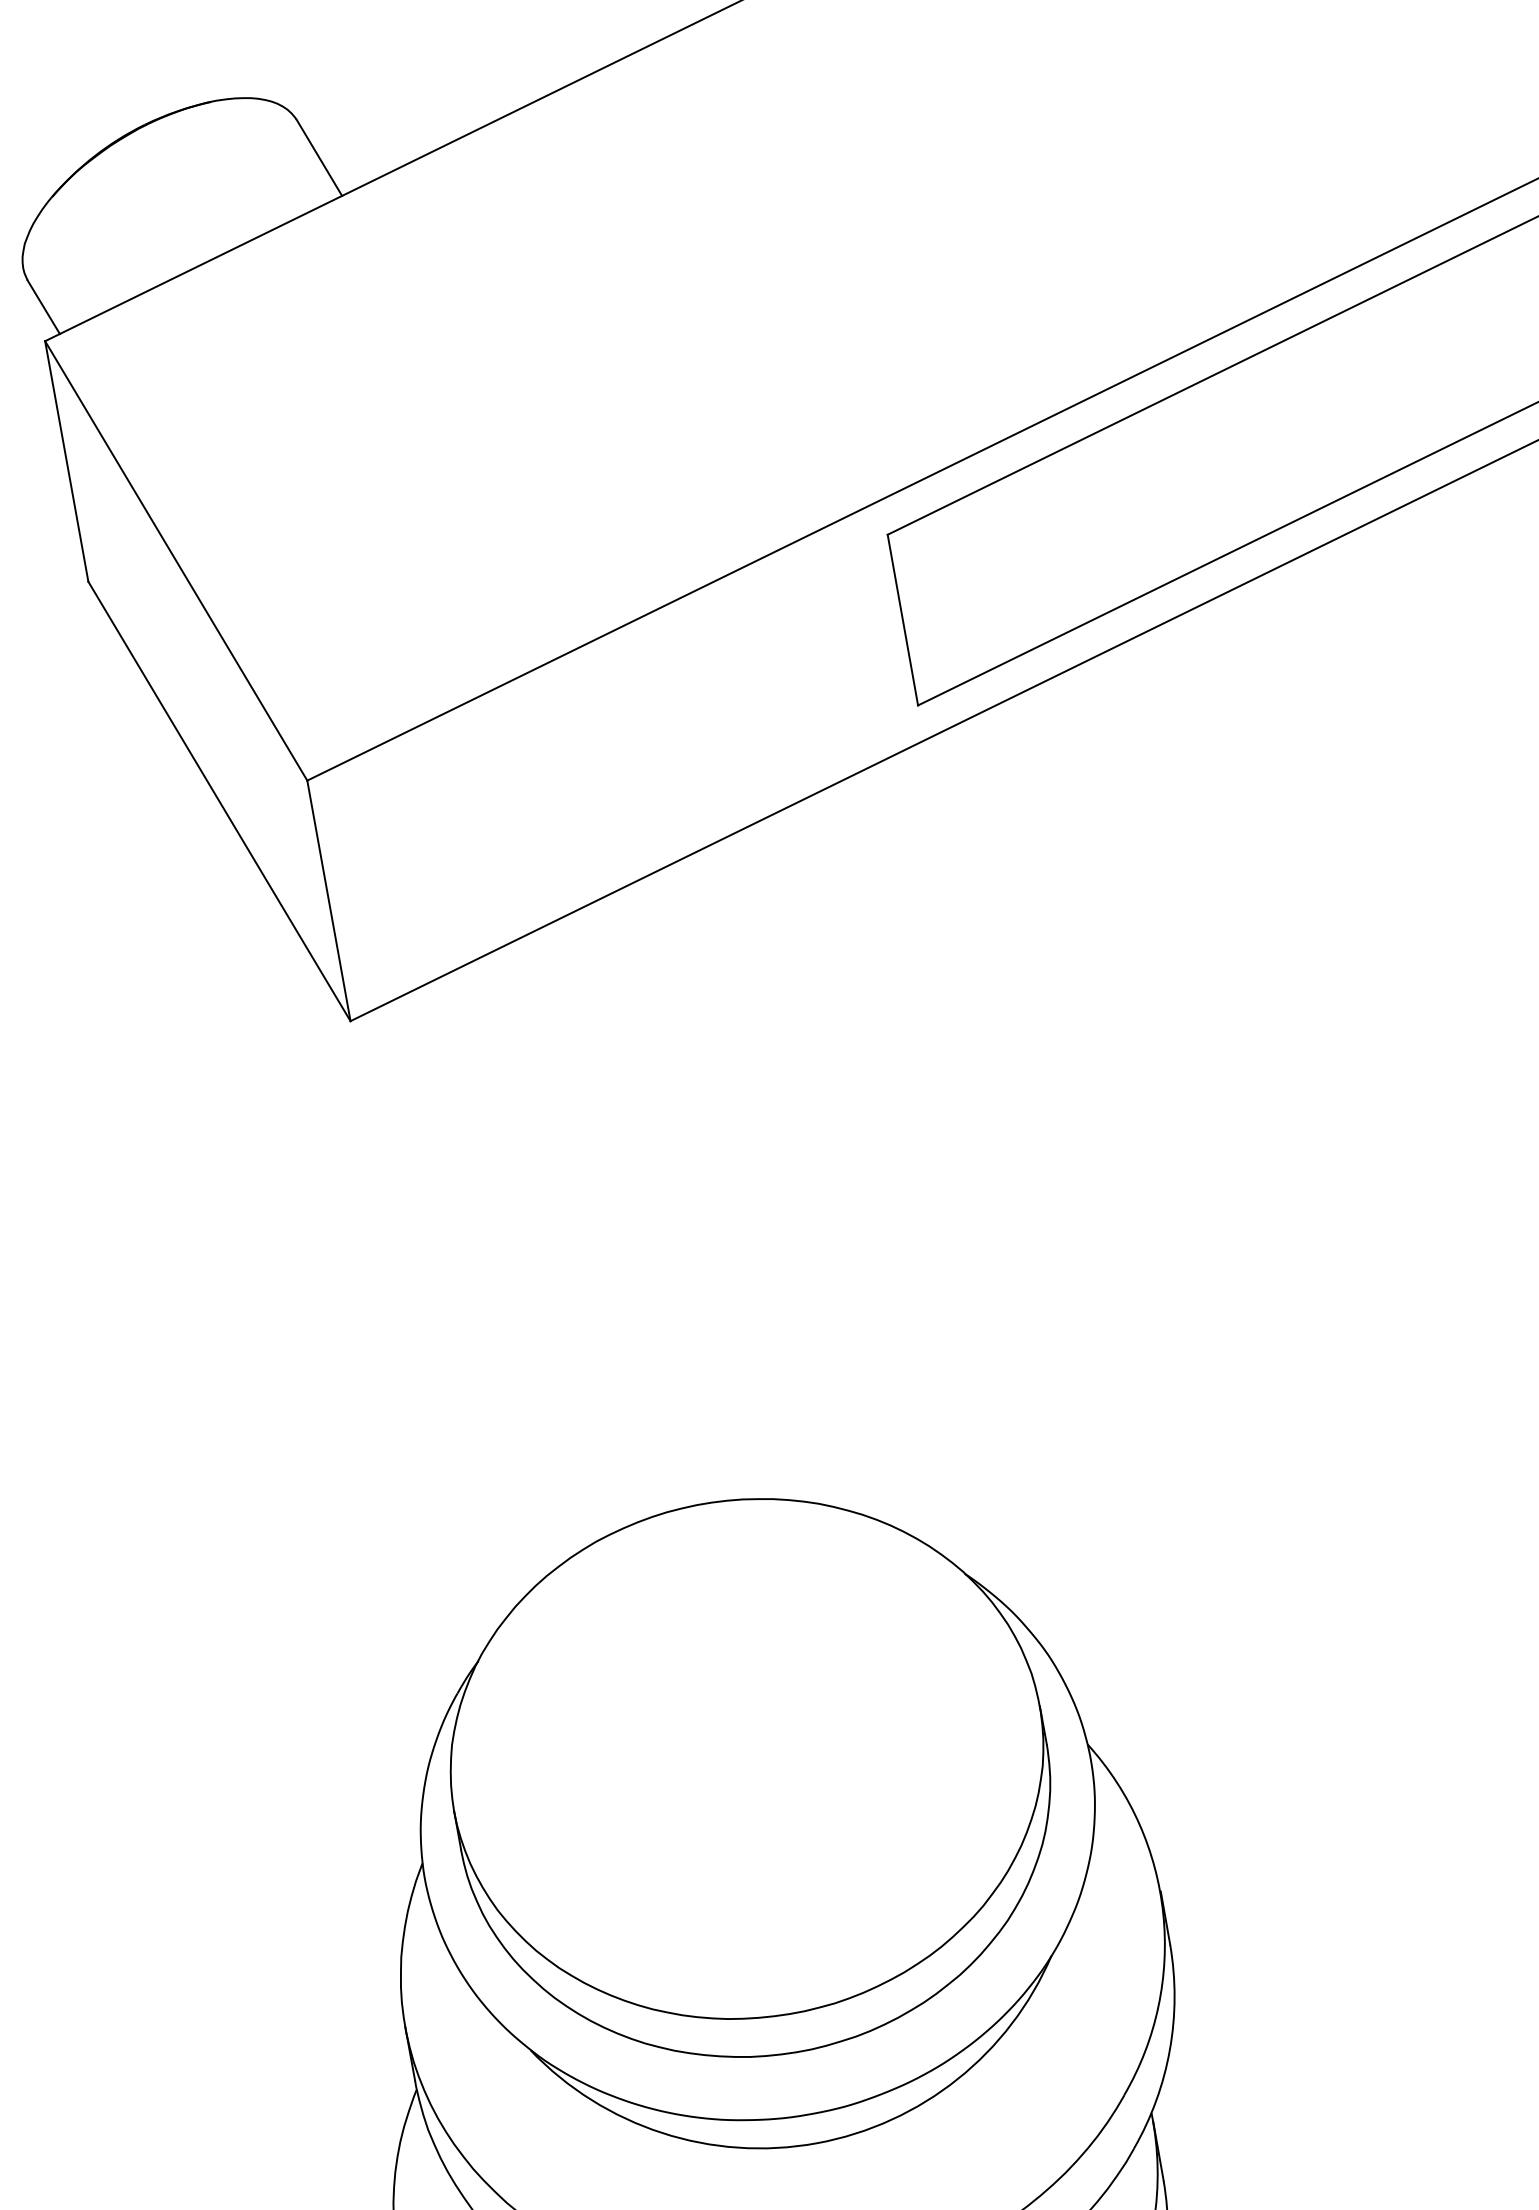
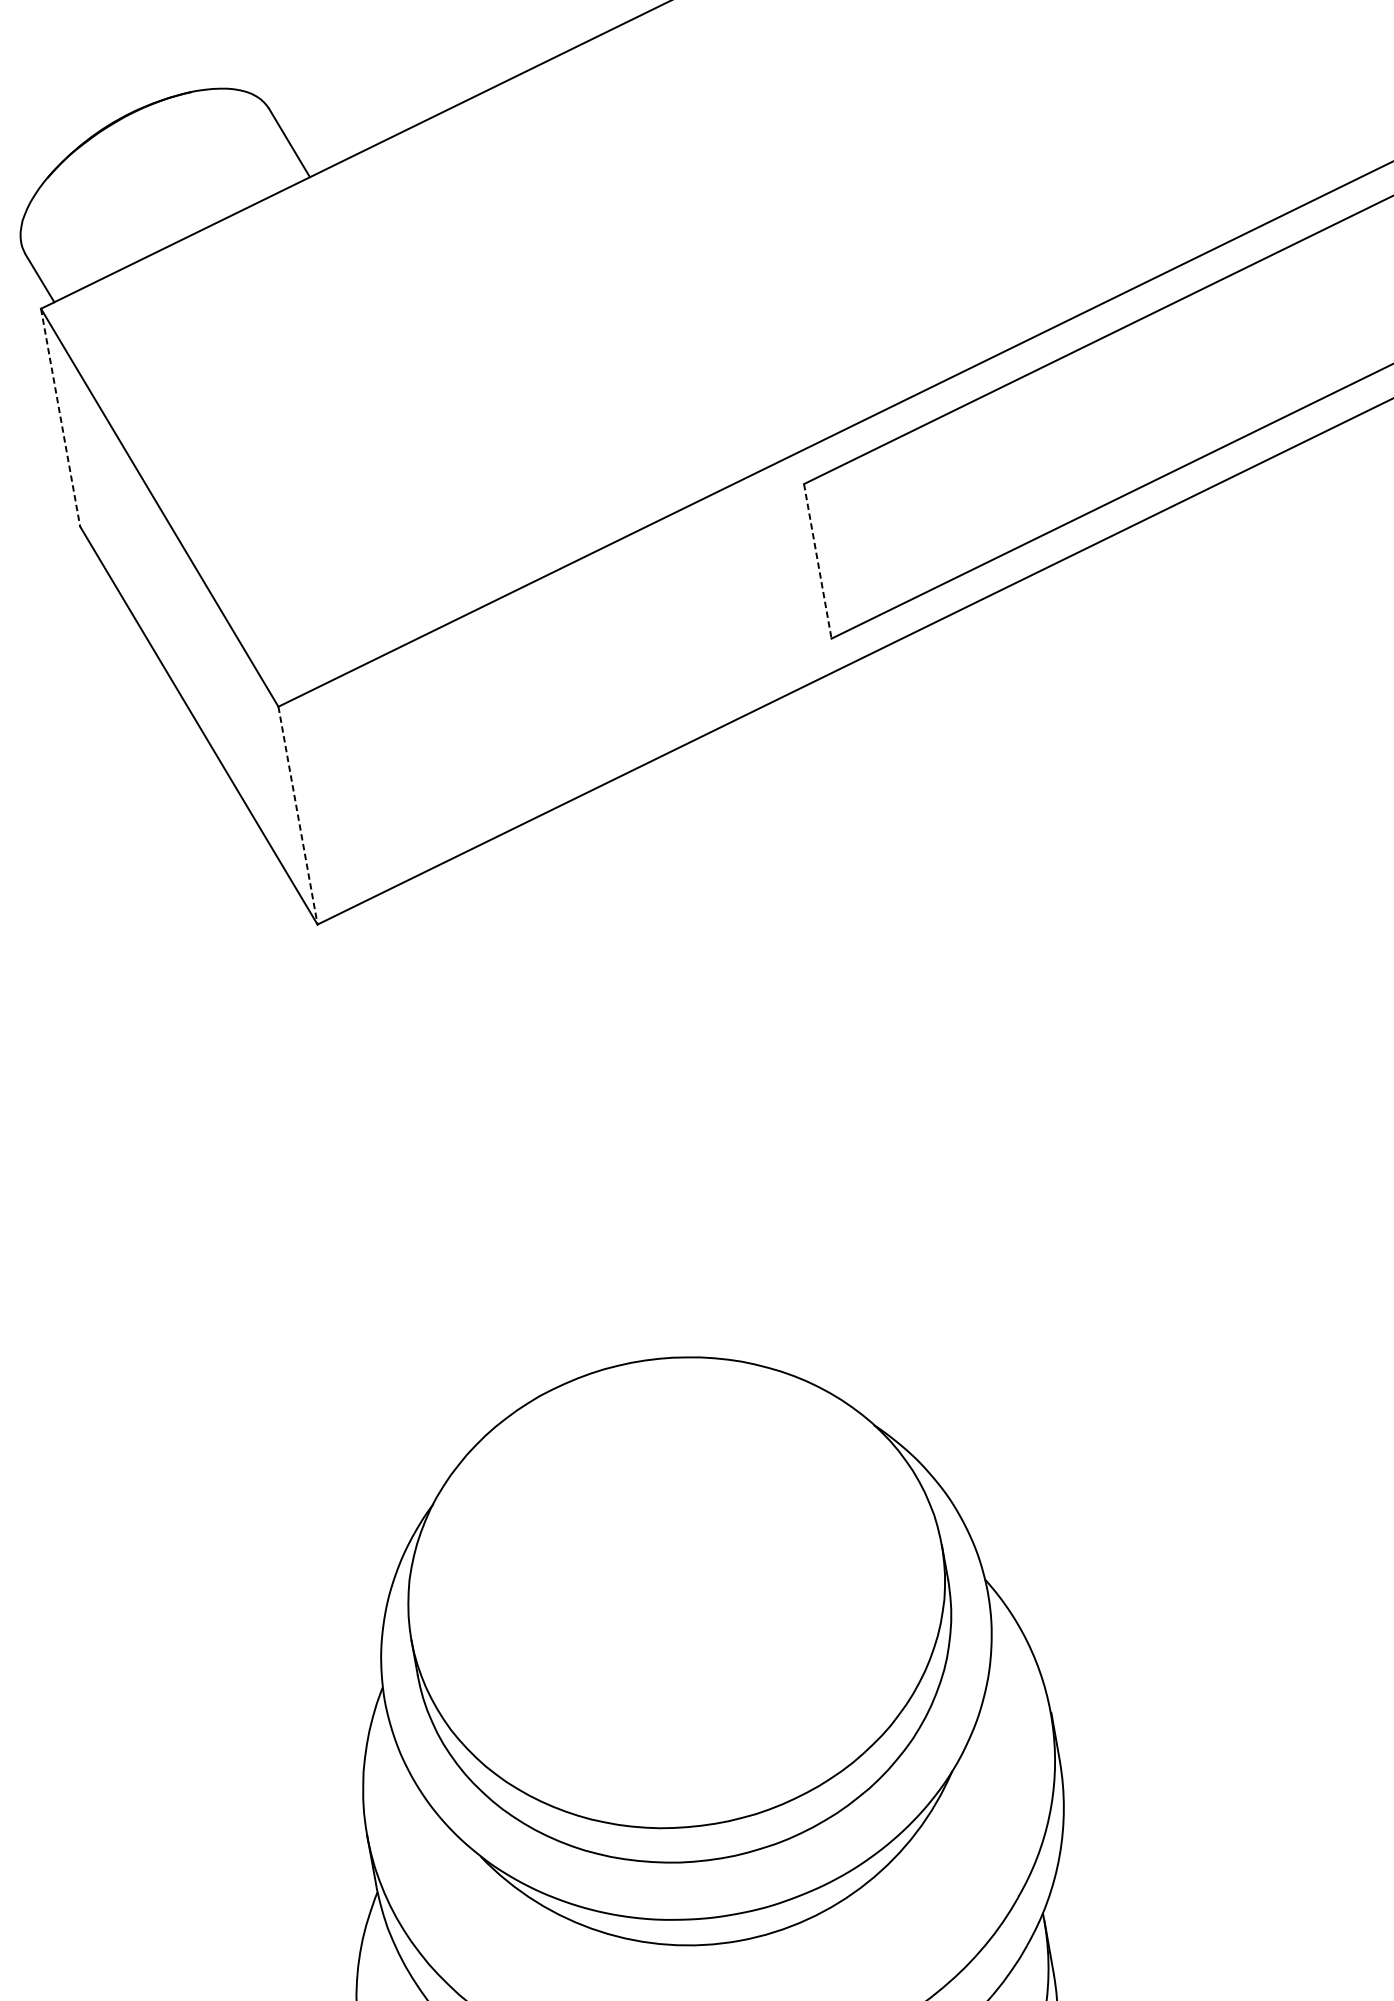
line: (66, 461) -> (60, 417), solid -> dashed
line: (902, 620) -> (817, 561), solid -> dashed
line: (329, 901) -> (298, 816), solid -> dashed

